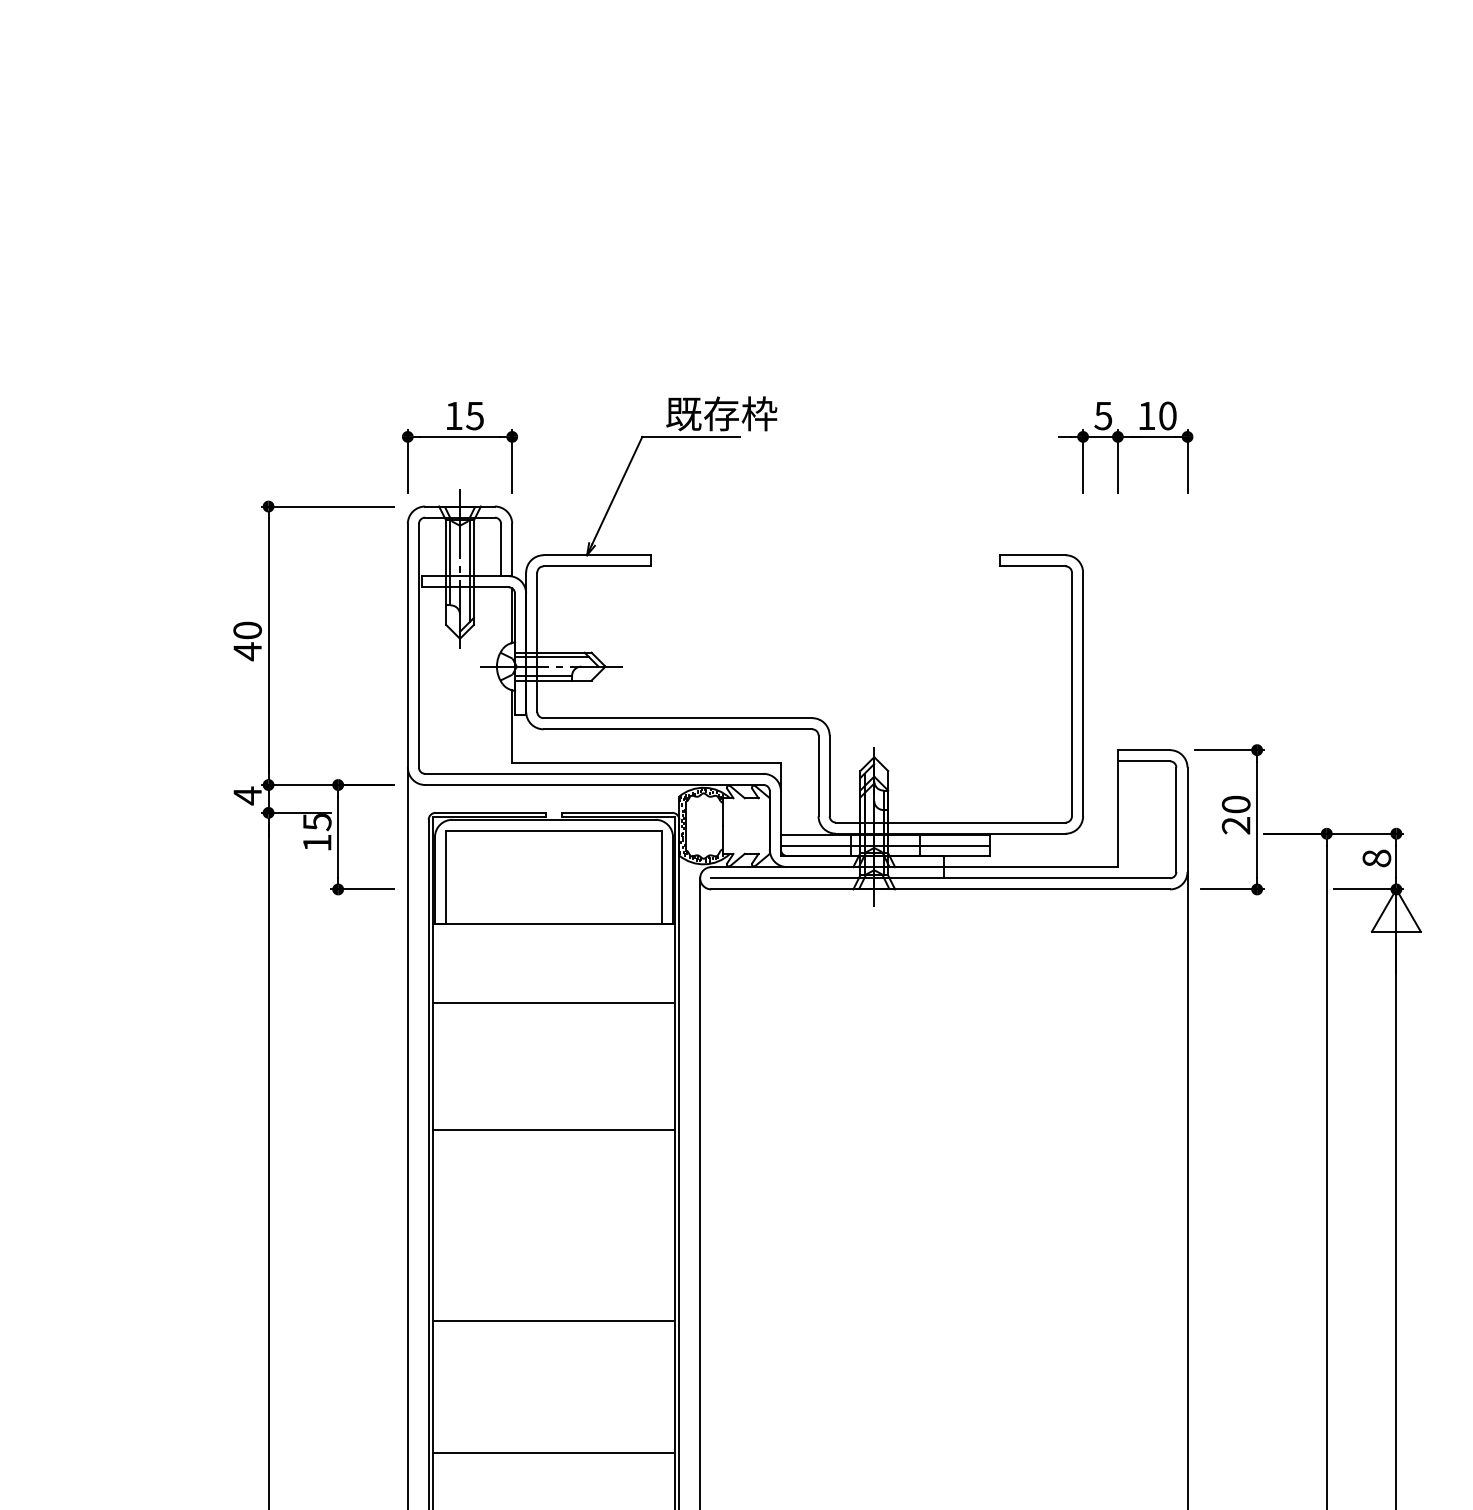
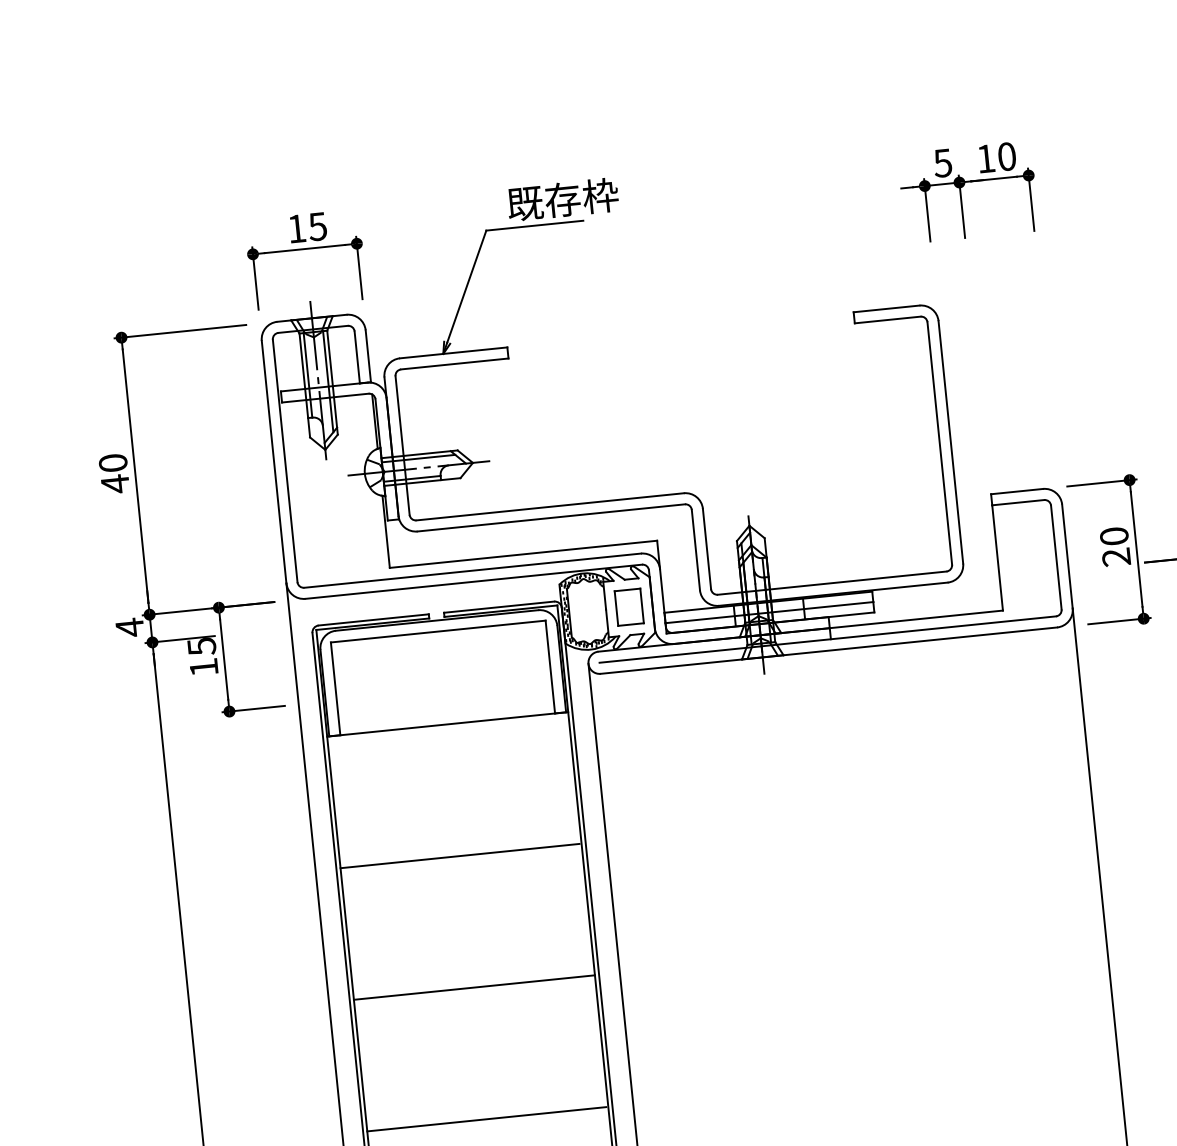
part: (746, 825) -> (629, 606), added
line: (552, 1003) -> (459, 856), moved
line: (553, 1129) -> (473, 987), moved

